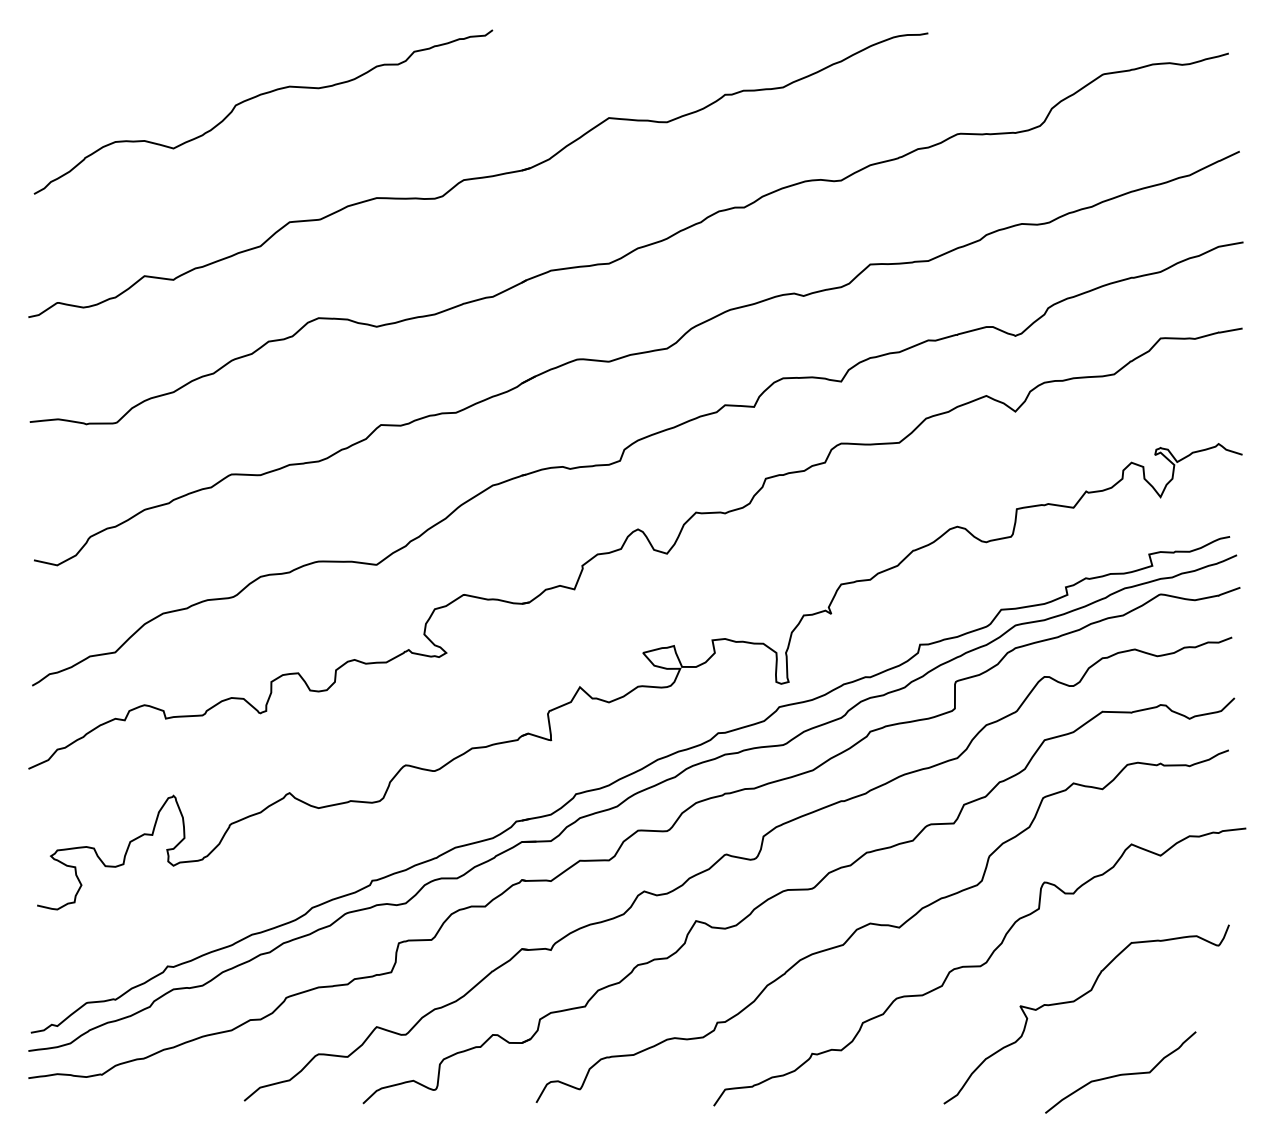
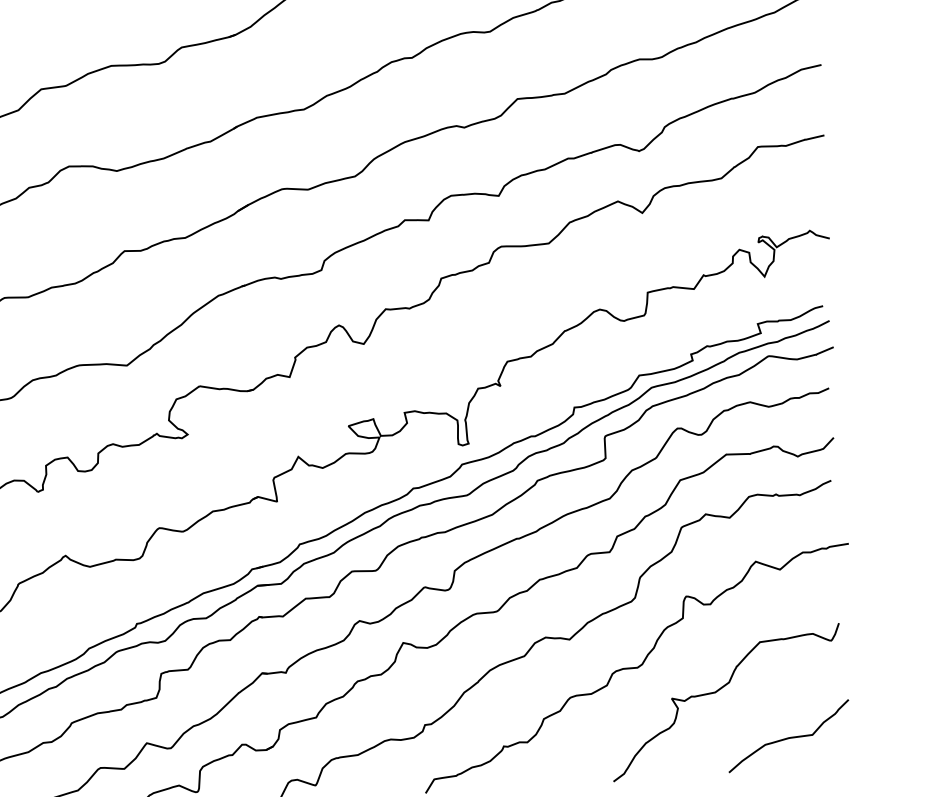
curve: (1121, 1073) -> (789, 736), moved

